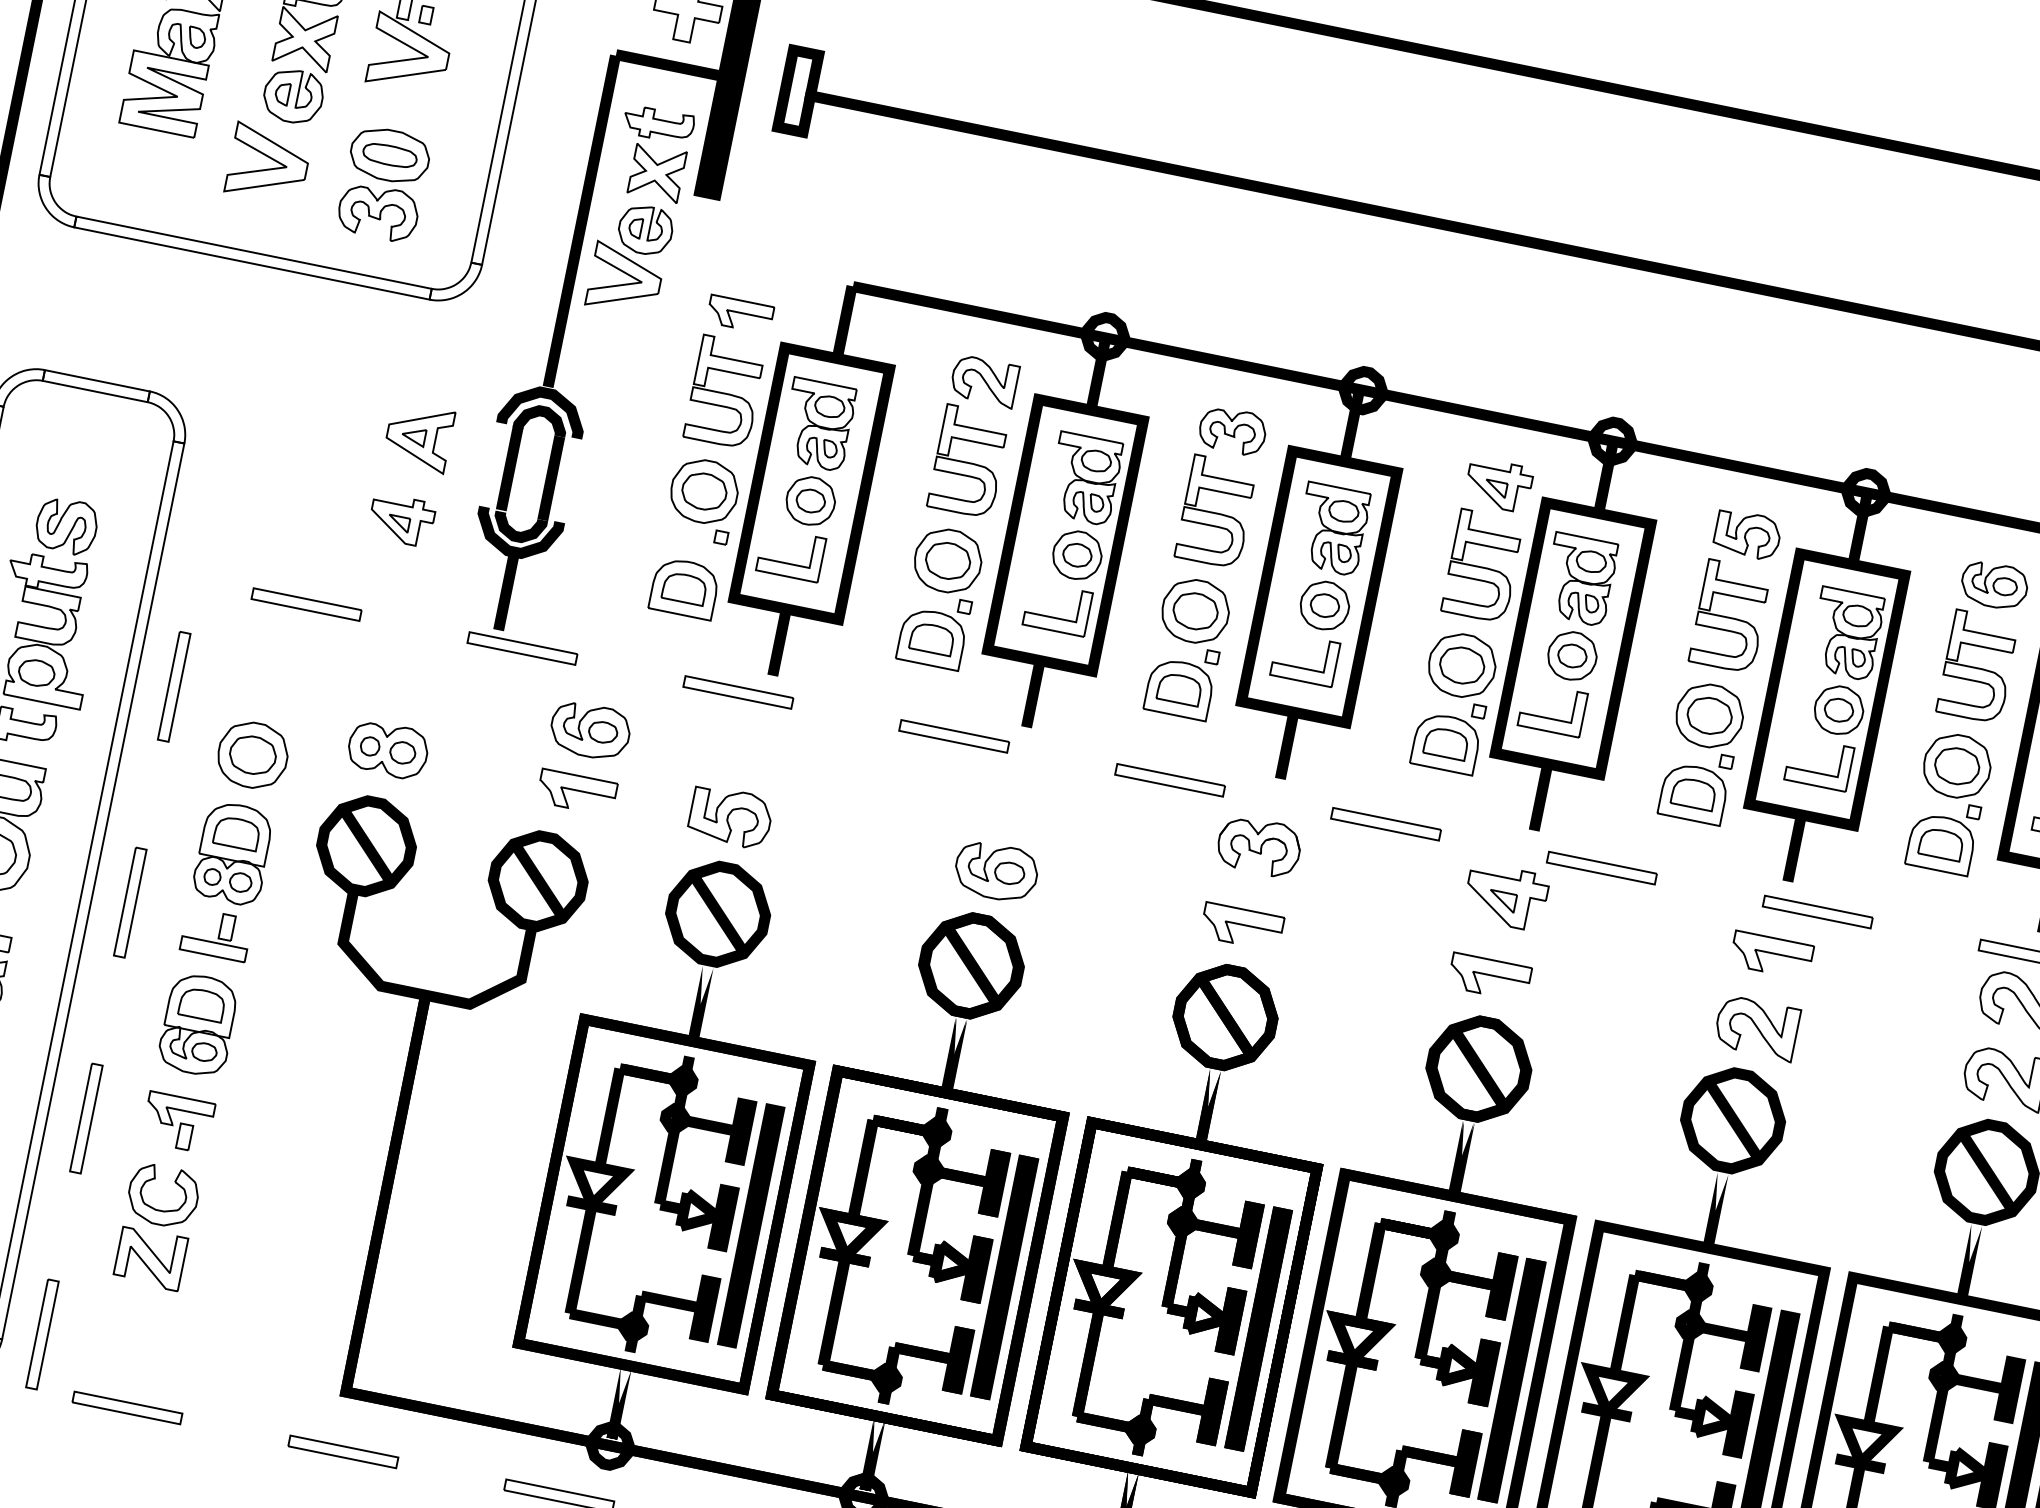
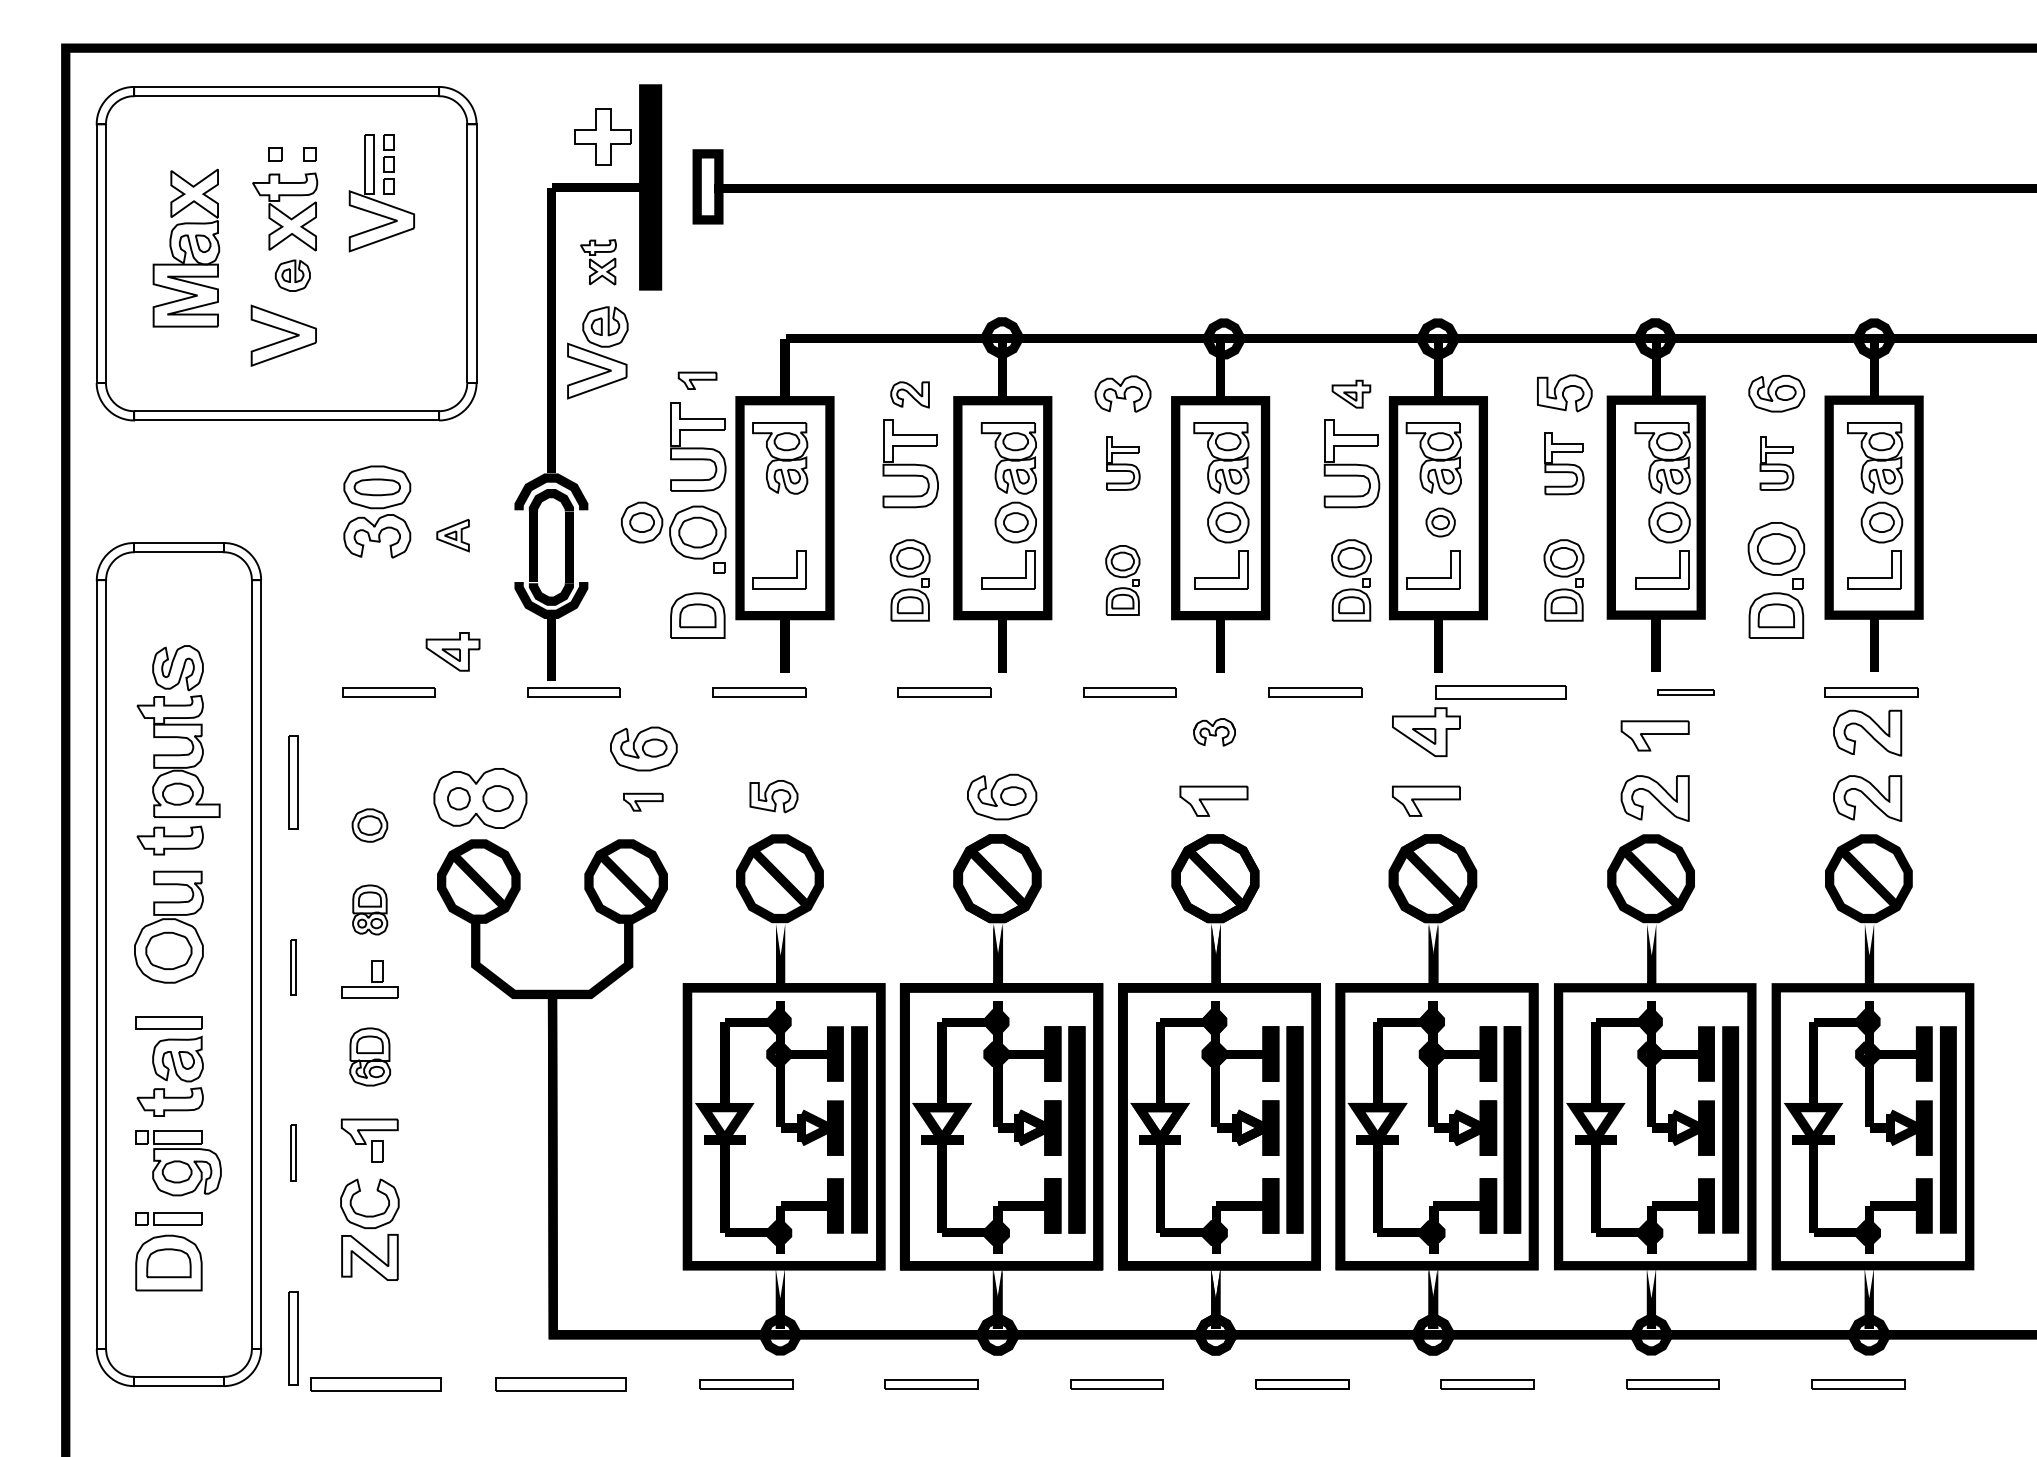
part: (293, 95) -> (292, 275), size x0.7
part: (652, 153) -> (598, 262), size x0.6
part: (384, 183) -> (377, 511), moved
part: (740, 314) -> (697, 380), size x0.7
part: (983, 380) -> (909, 394), size x0.7
part: (417, 436) -> (452, 535), size x0.6
part: (1498, 485) -> (1351, 394), size x0.7
part: (811, 501) -> (642, 522), moved
part: (1216, 511) -> (1123, 463), size x0.6
part: (401, 519) -> (452, 651), moved
part: (939, 597) -> (909, 580), size x0.7
part: (1730, 616) -> (1564, 463), size x0.7
part: (1187, 648) -> (1122, 580), size x0.6
part: (1572, 655) -> (1440, 522), size x0.7
part: (1977, 666) -> (1776, 463), size x0.6
part: (1454, 702) -> (1351, 580), size x0.7
part: (388, 749) -> (480, 798), size x1.4
part: (1701, 752) -> (1563, 580), size x0.7
part: (252, 755) -> (369, 825), size x0.6
part: (577, 793) -> (643, 802), size x0.6
part: (730, 817) -> (773, 796), size x0.7
part: (1259, 846) -> (1214, 732), size x0.6
part: (232, 852) -> (369, 909), size x0.6
part: (1601, 868) -> (1500, 692), size x1.4
part: (130, 902) -> (293, 967), size x0.6
part: (1817, 912) -> (1685, 692), size x0.6
part: (197, 1024) -> (369, 1056), size x0.7
part: (86, 1118) -> (293, 1152), size x0.6
part: (126, 1407) -> (375, 1384), size x1.4
part: (343, 1451) -> (561, 1384), size x1.4

